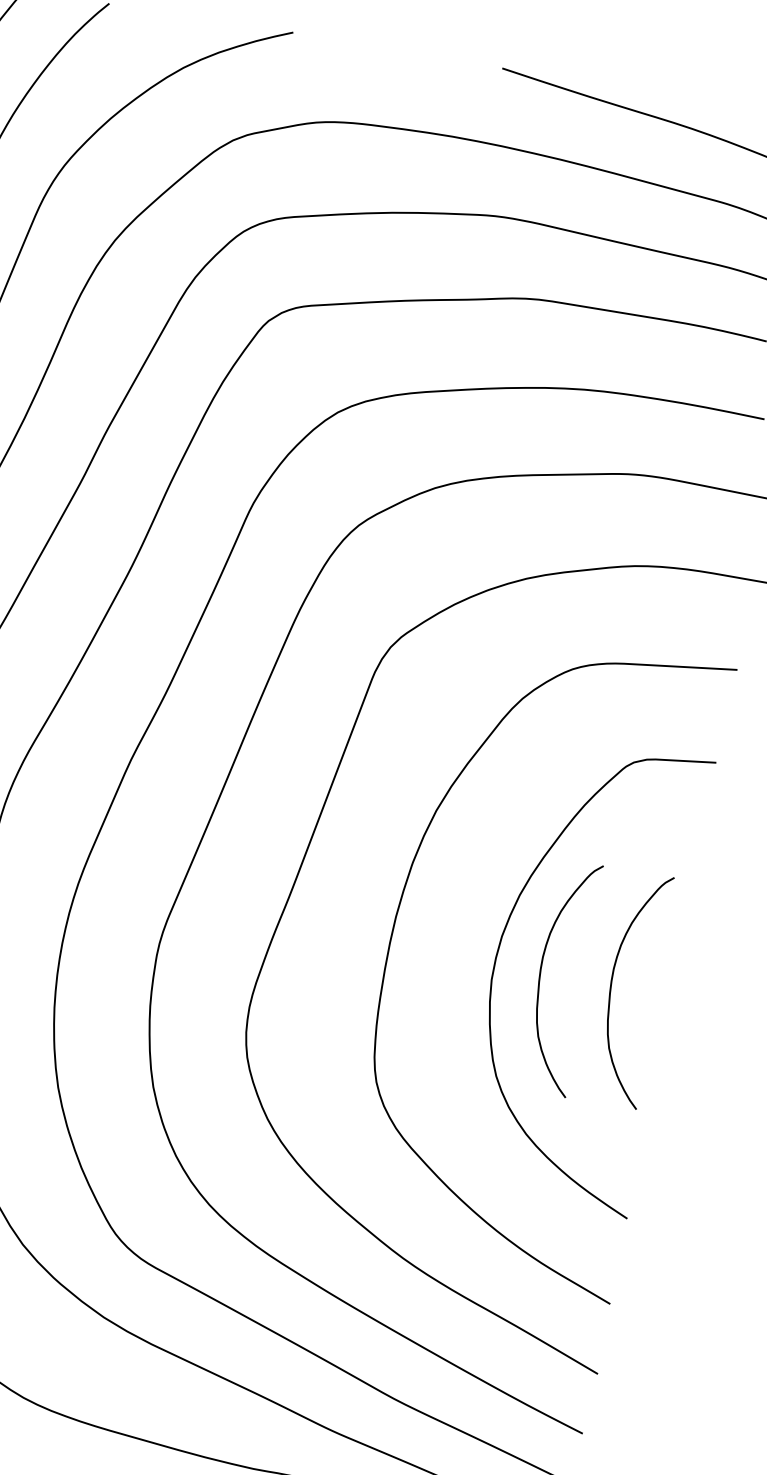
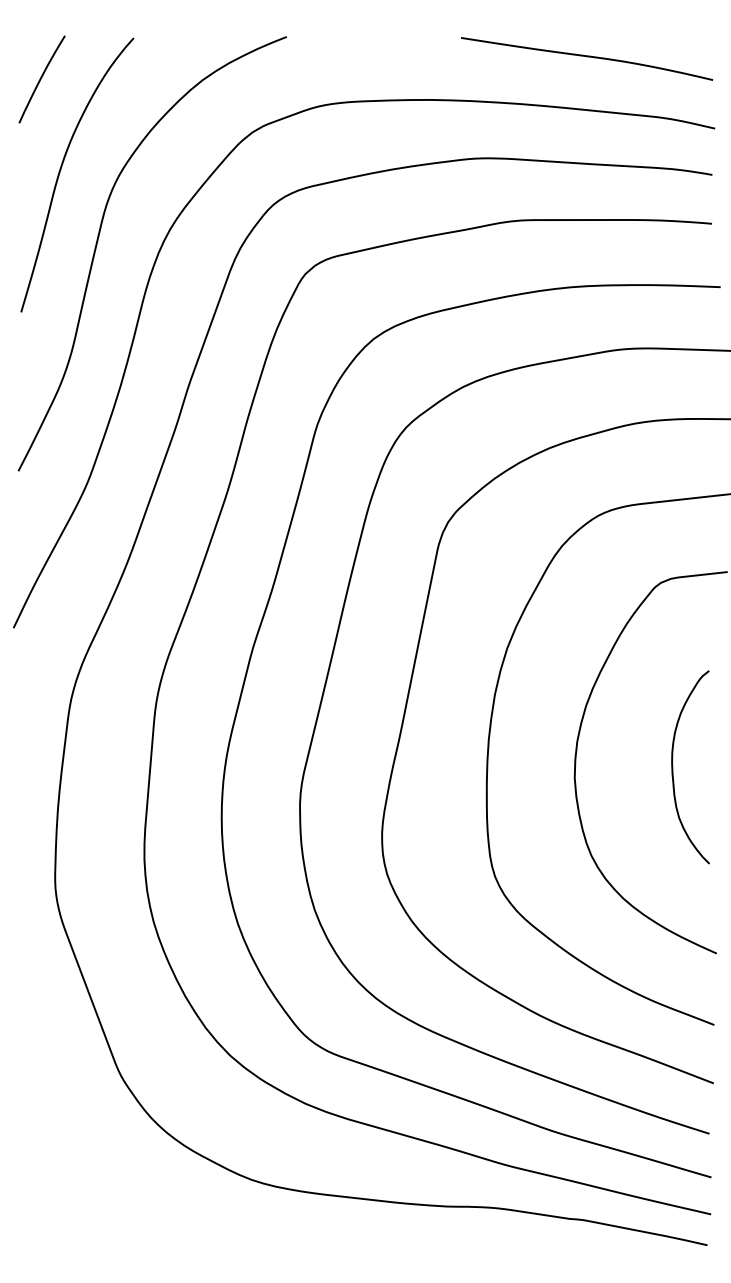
curve: (541, 974) -> (614, 767), removed

